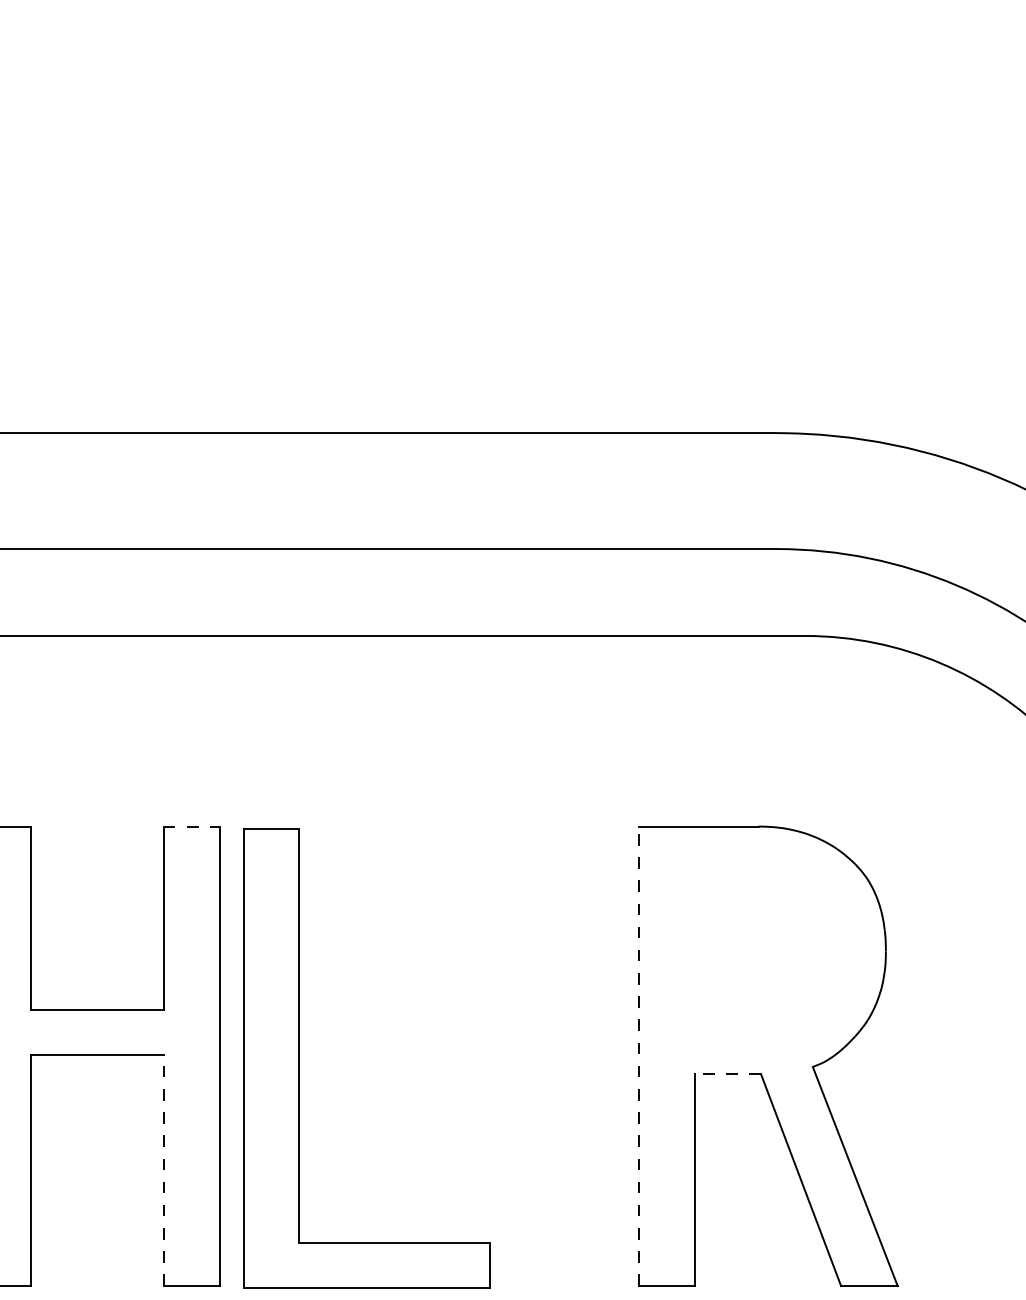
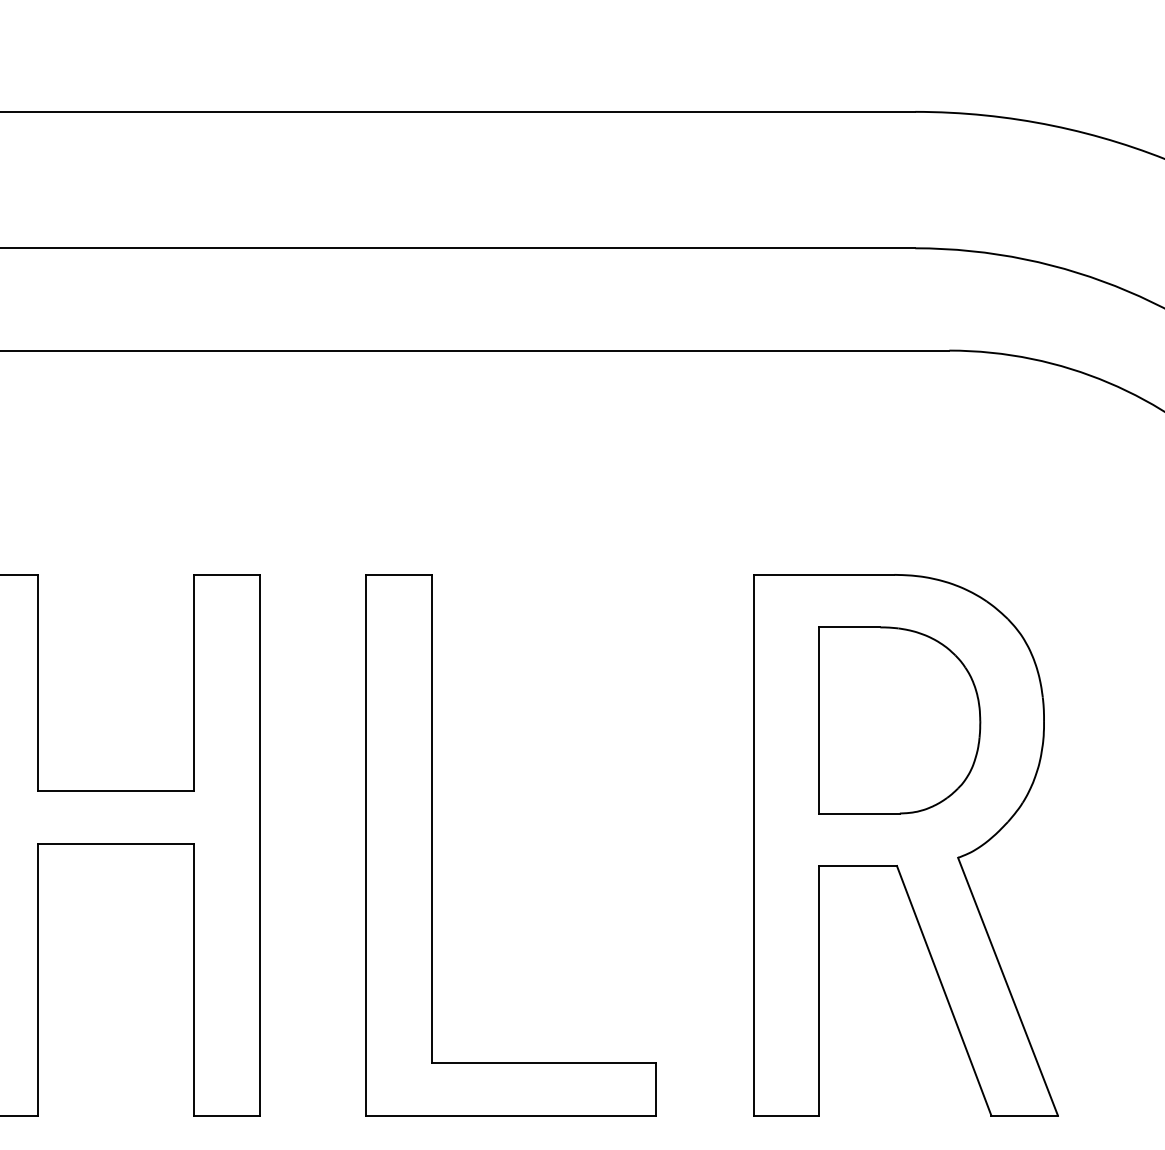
line: (191, 826) -> (226, 574), dashed -> solid
part: (763, 950) -> (900, 720), added
line: (639, 1056) -> (754, 845), dashed -> solid
part: (299, 1058) -> (431, 845), moved
line: (727, 1073) -> (857, 865), dashed -> solid
line: (163, 1170) -> (193, 979), dashed -> solid

